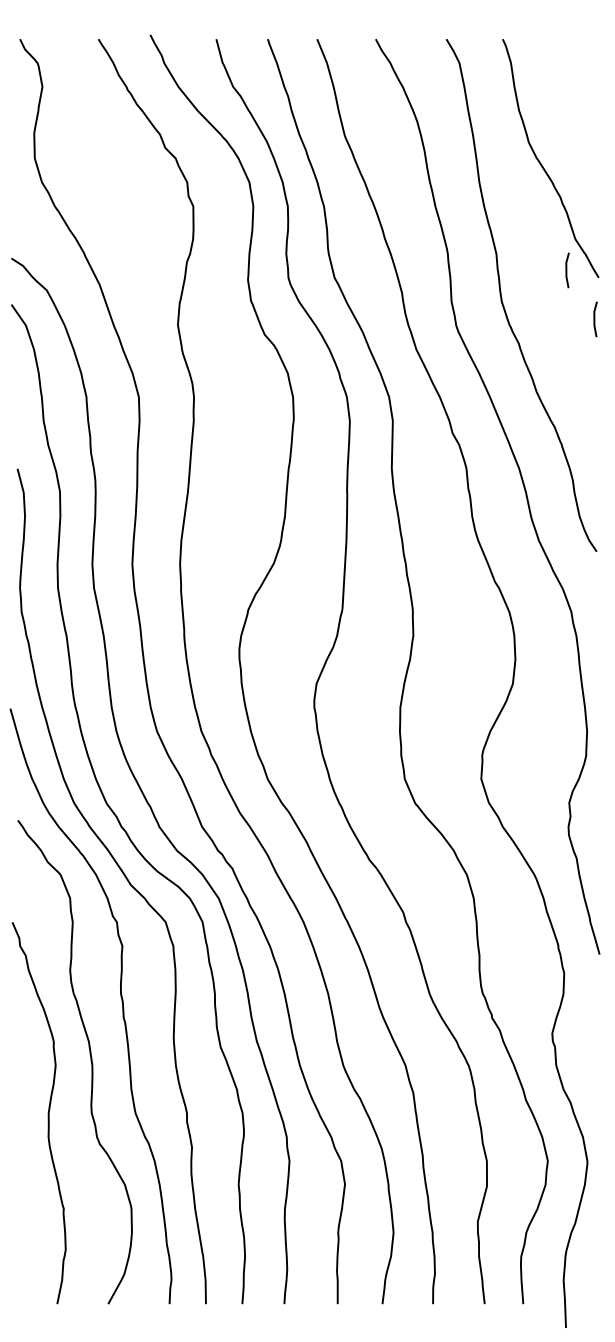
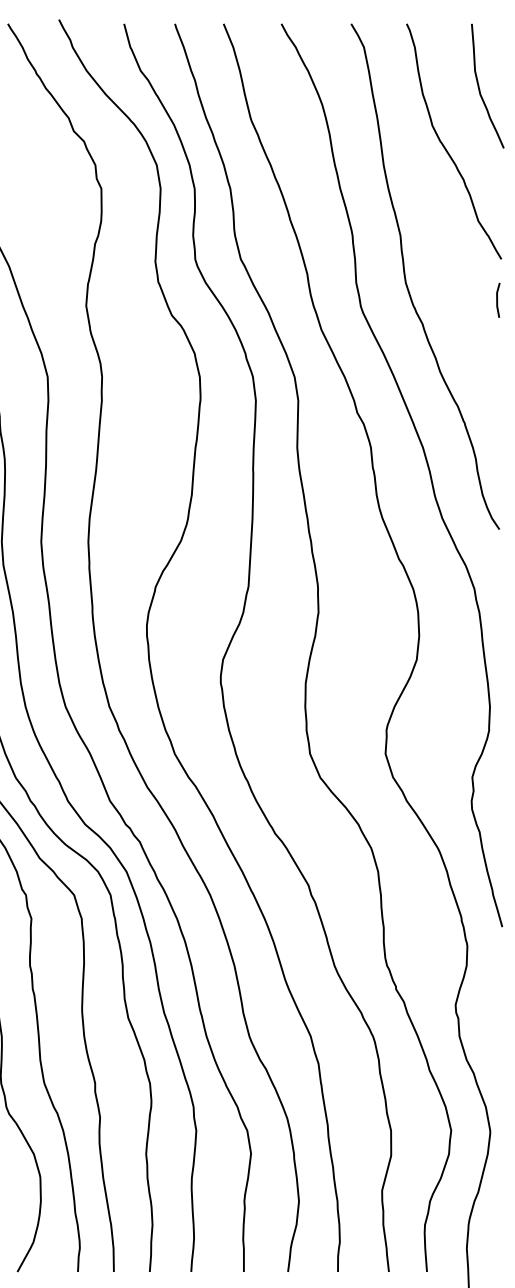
curve: (577, 105) -> (480, 89), added
line: (567, 270) -> (470, 252), removed

